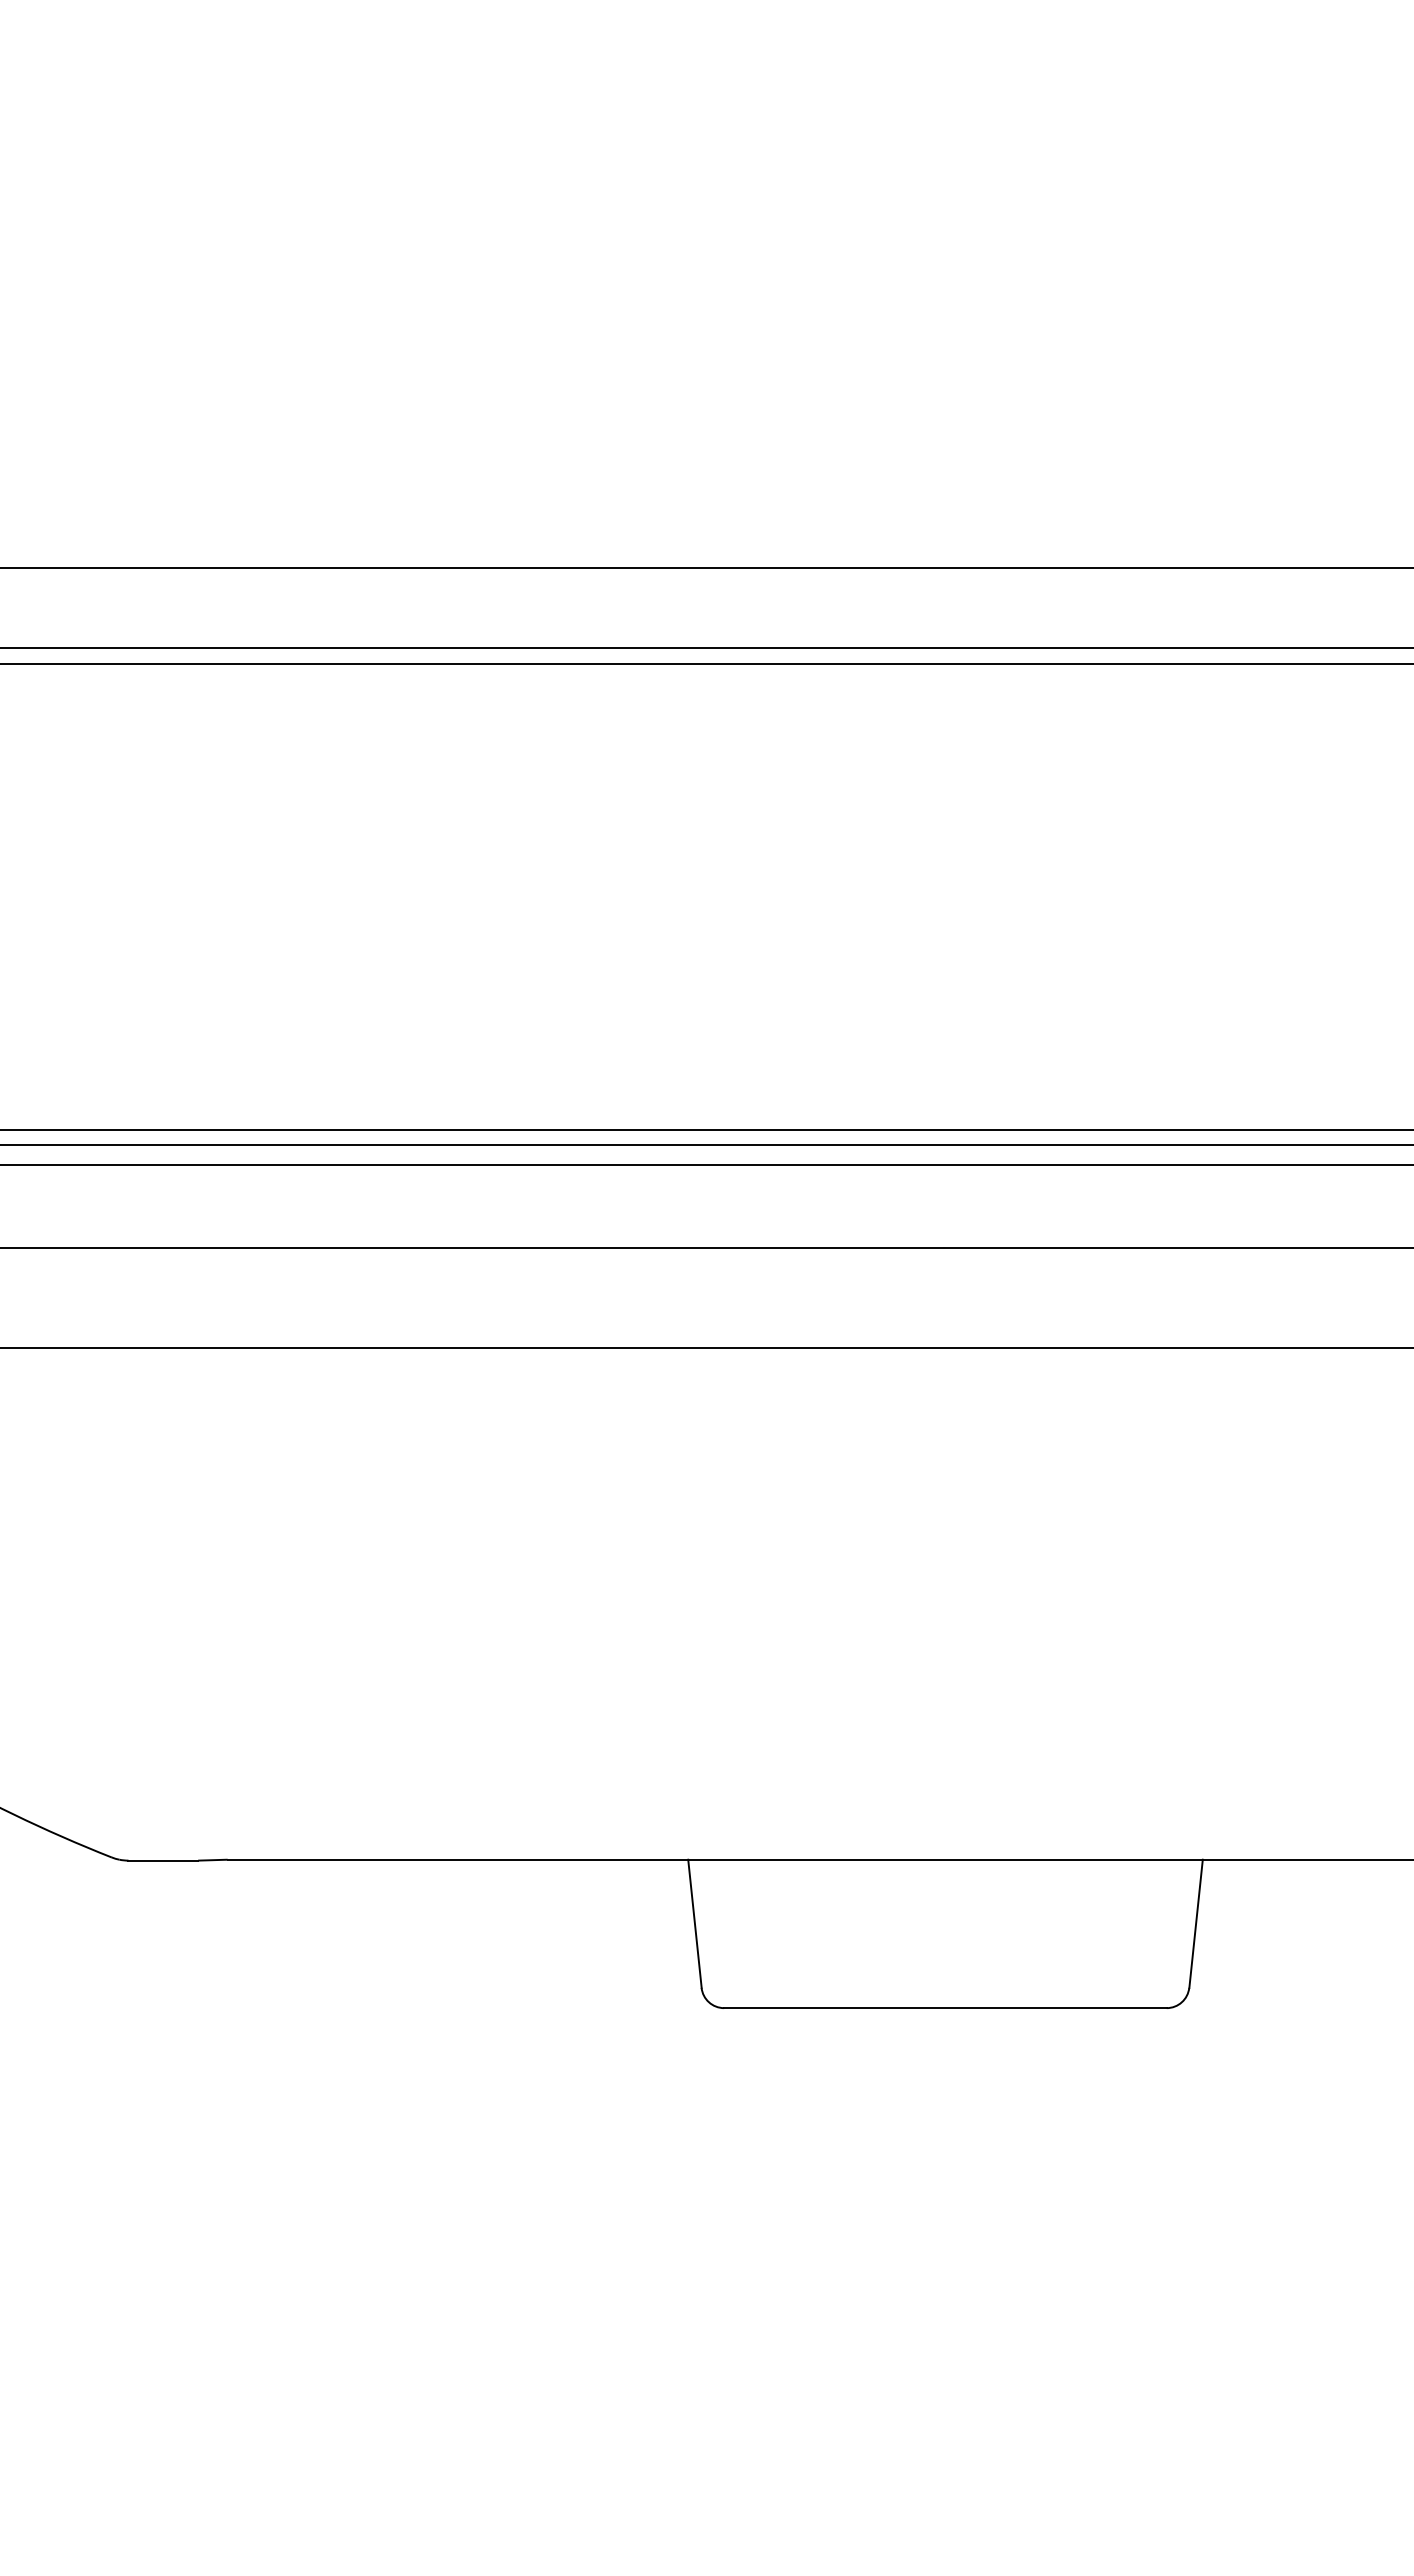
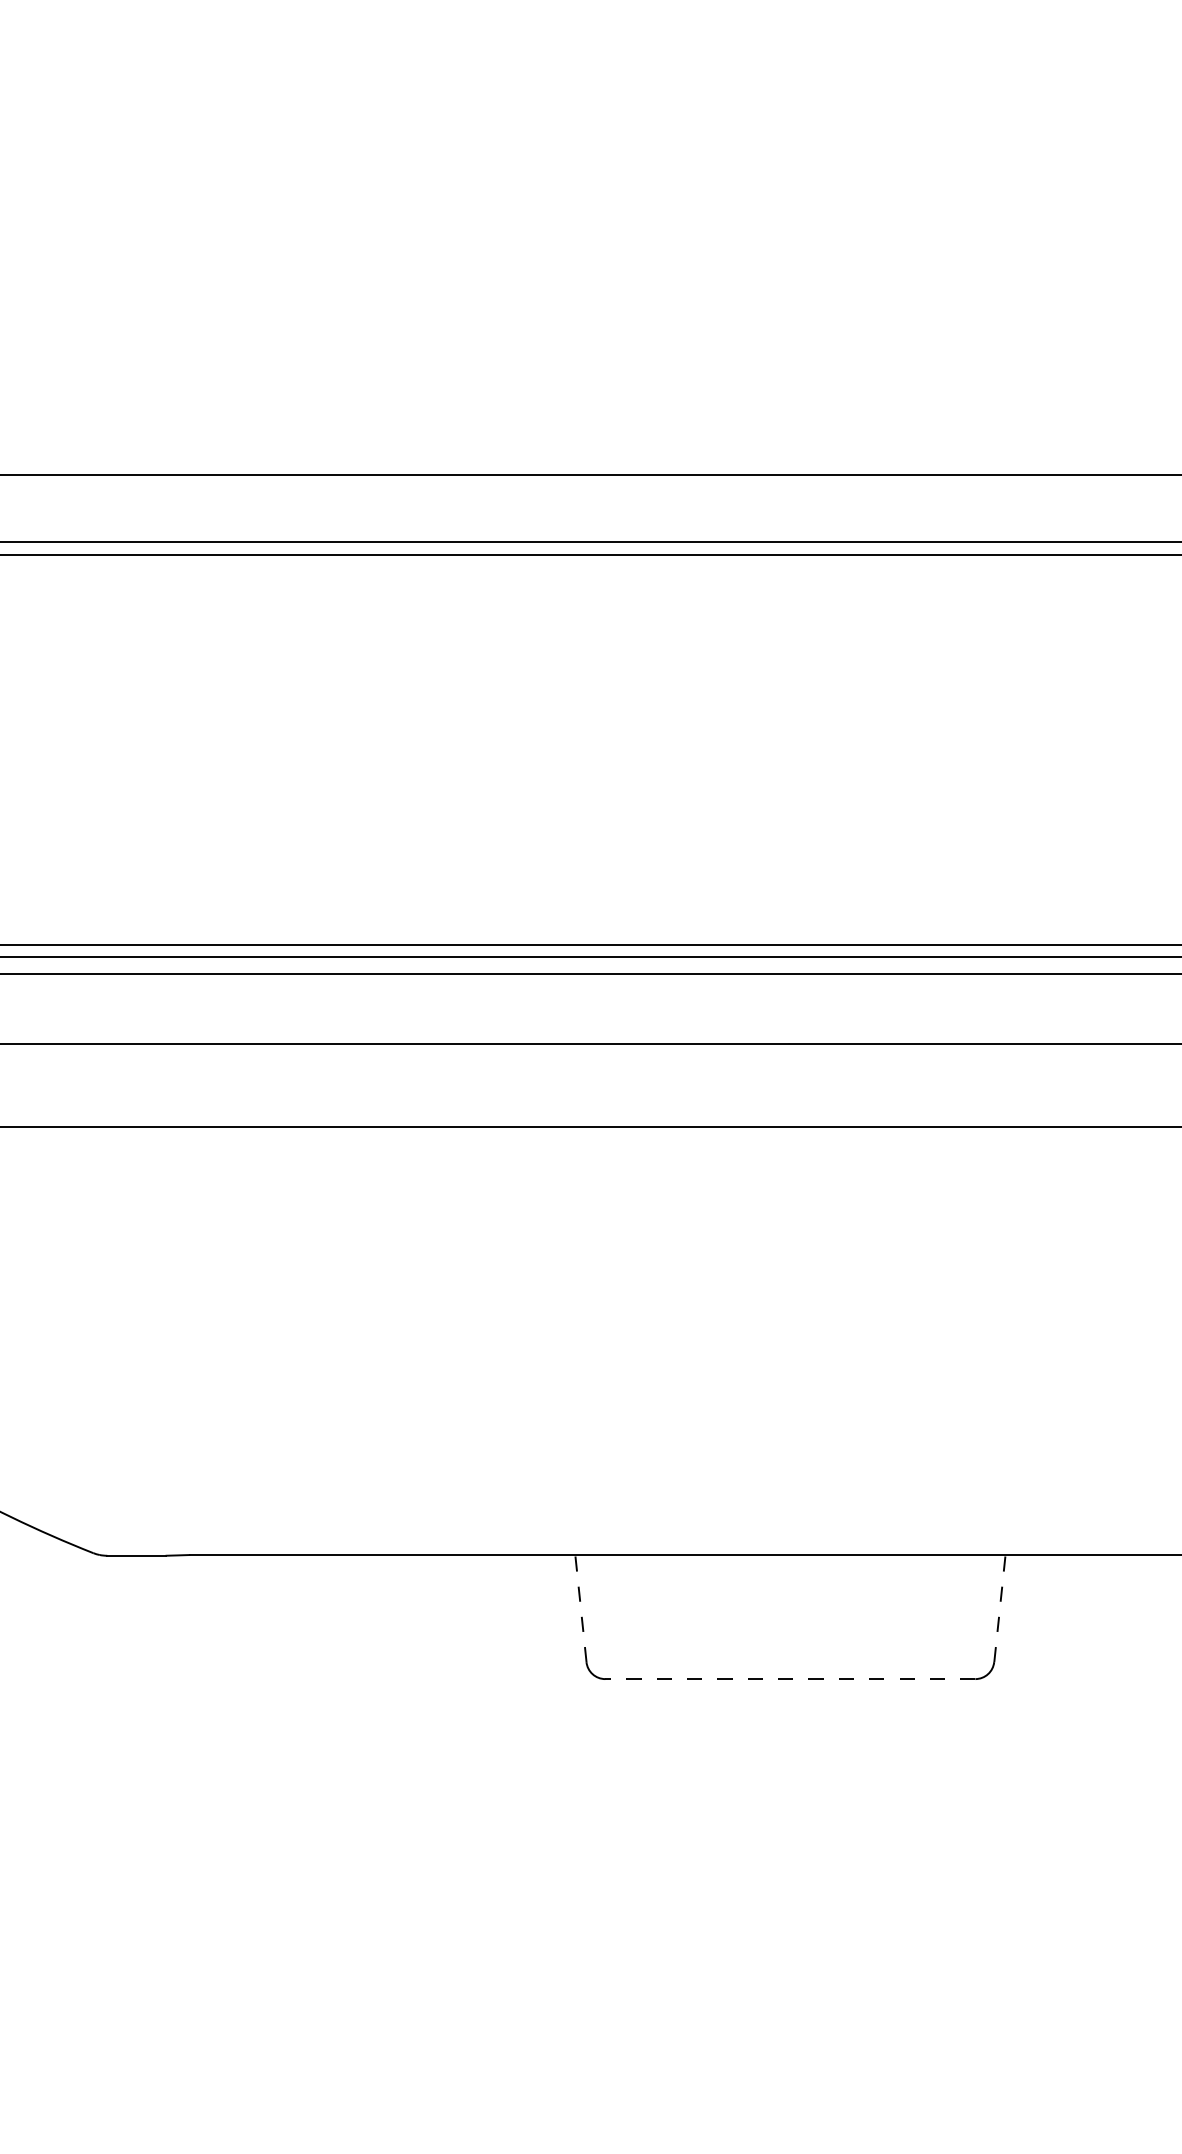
line: (694, 1923) -> (580, 1608), solid -> dashed
line: (1196, 1923) -> (1000, 1608), solid -> dashed
line: (944, 2008) -> (789, 1679), solid -> dashed

